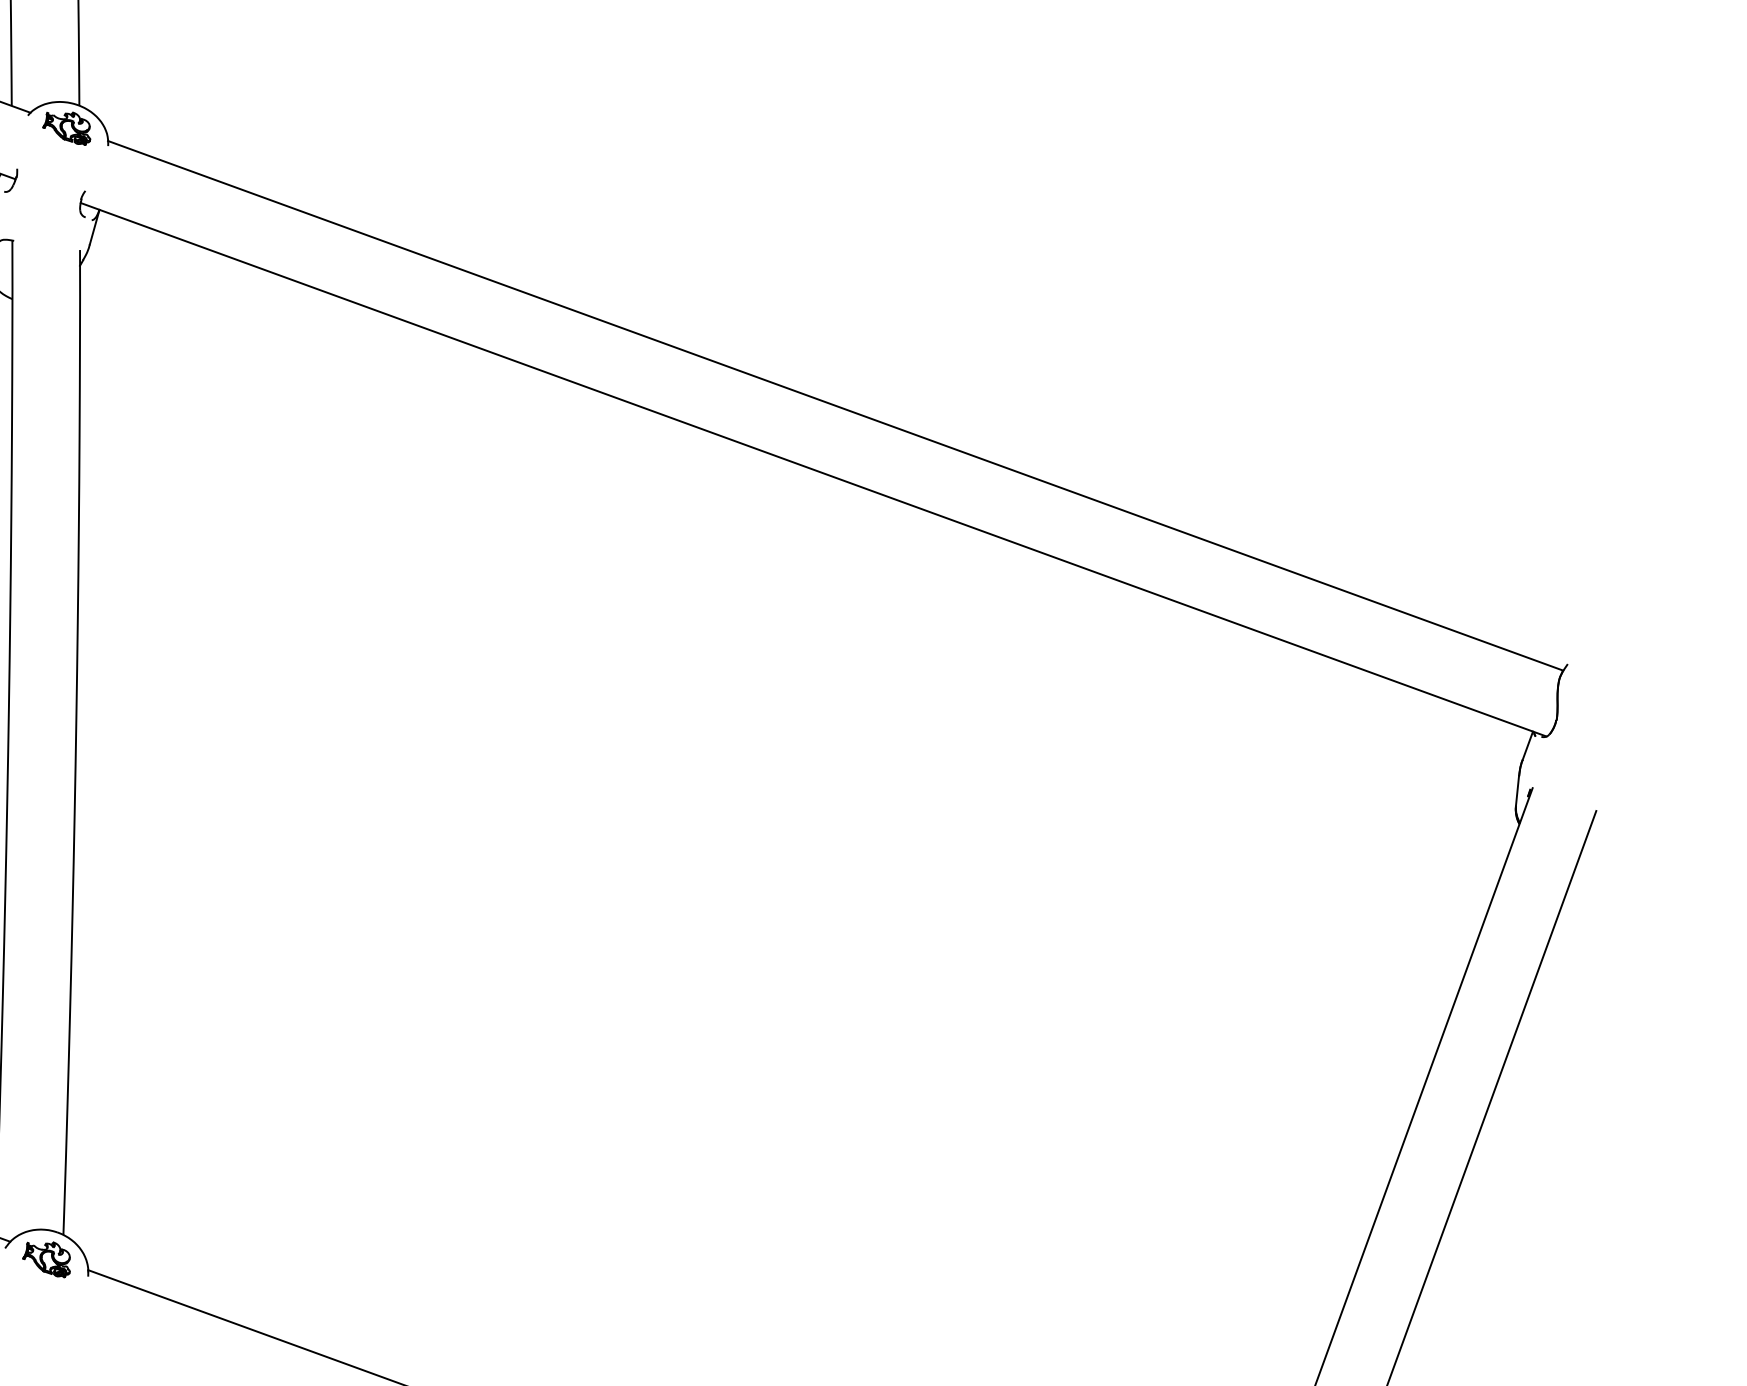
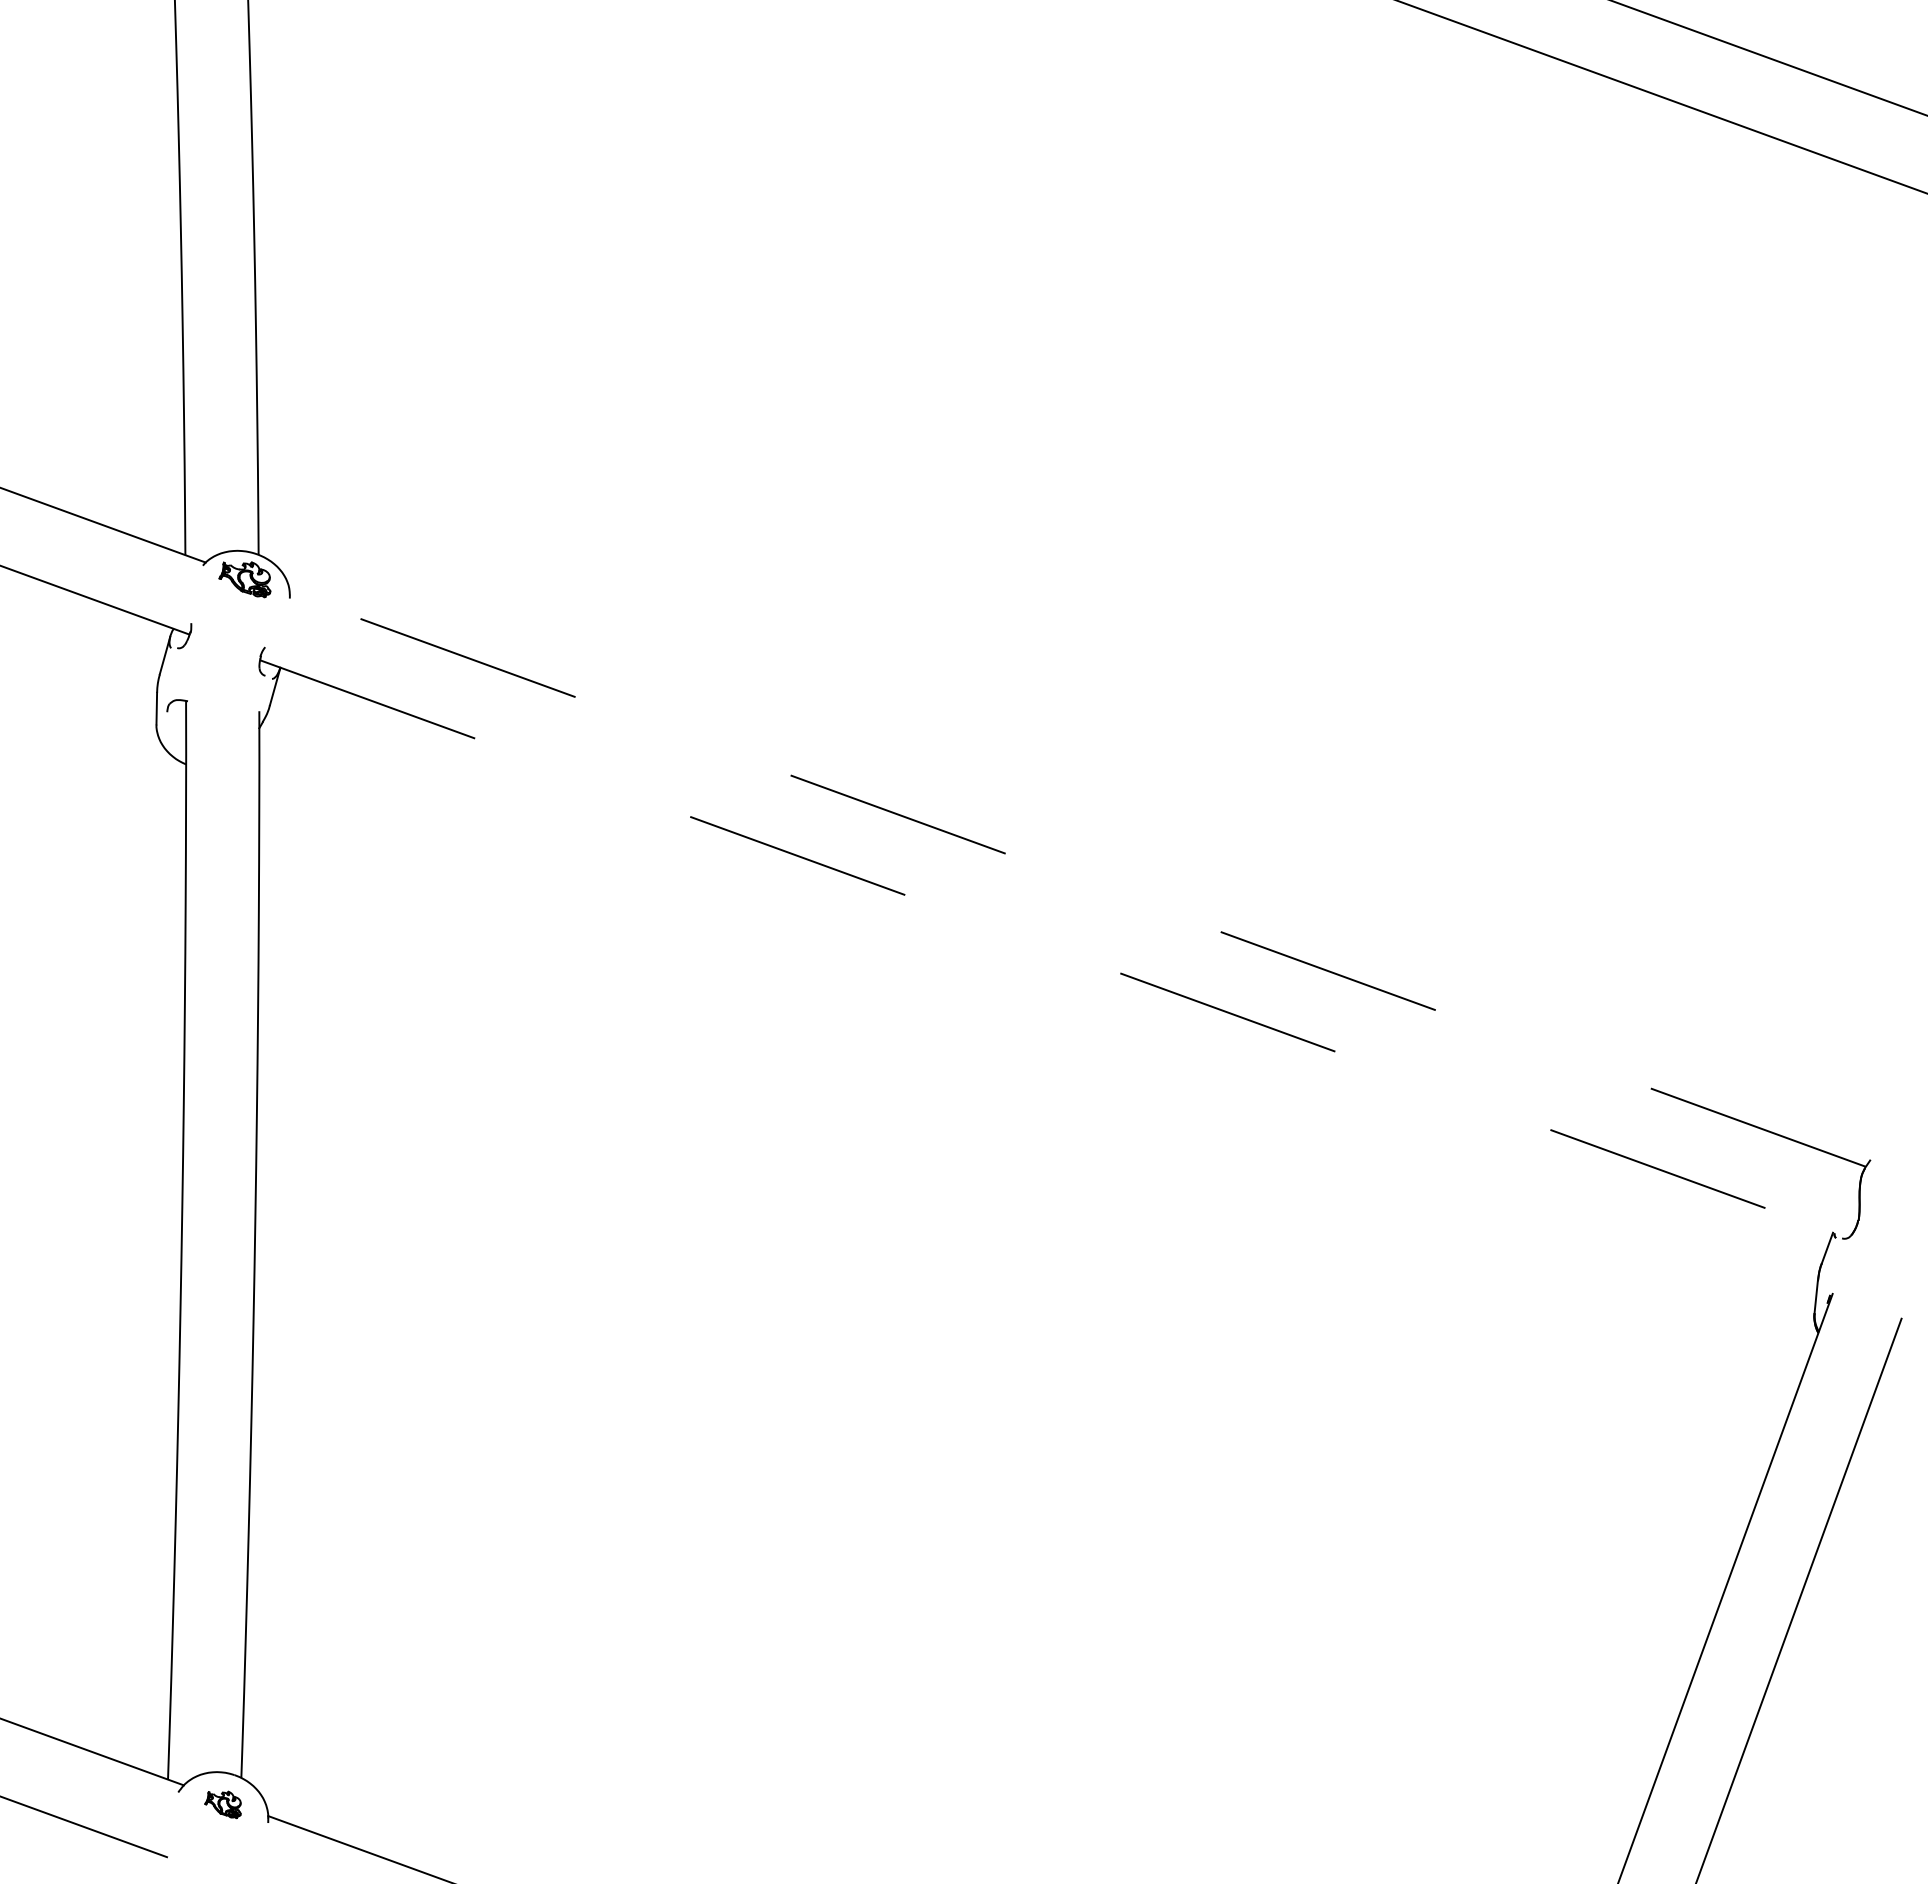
line: (835, 405) -> (1077, 879), solid -> dashed
line: (813, 470) -> (1053, 949), solid -> dashed
part: (46, 1259) -> (222, 1804), size x0.7

